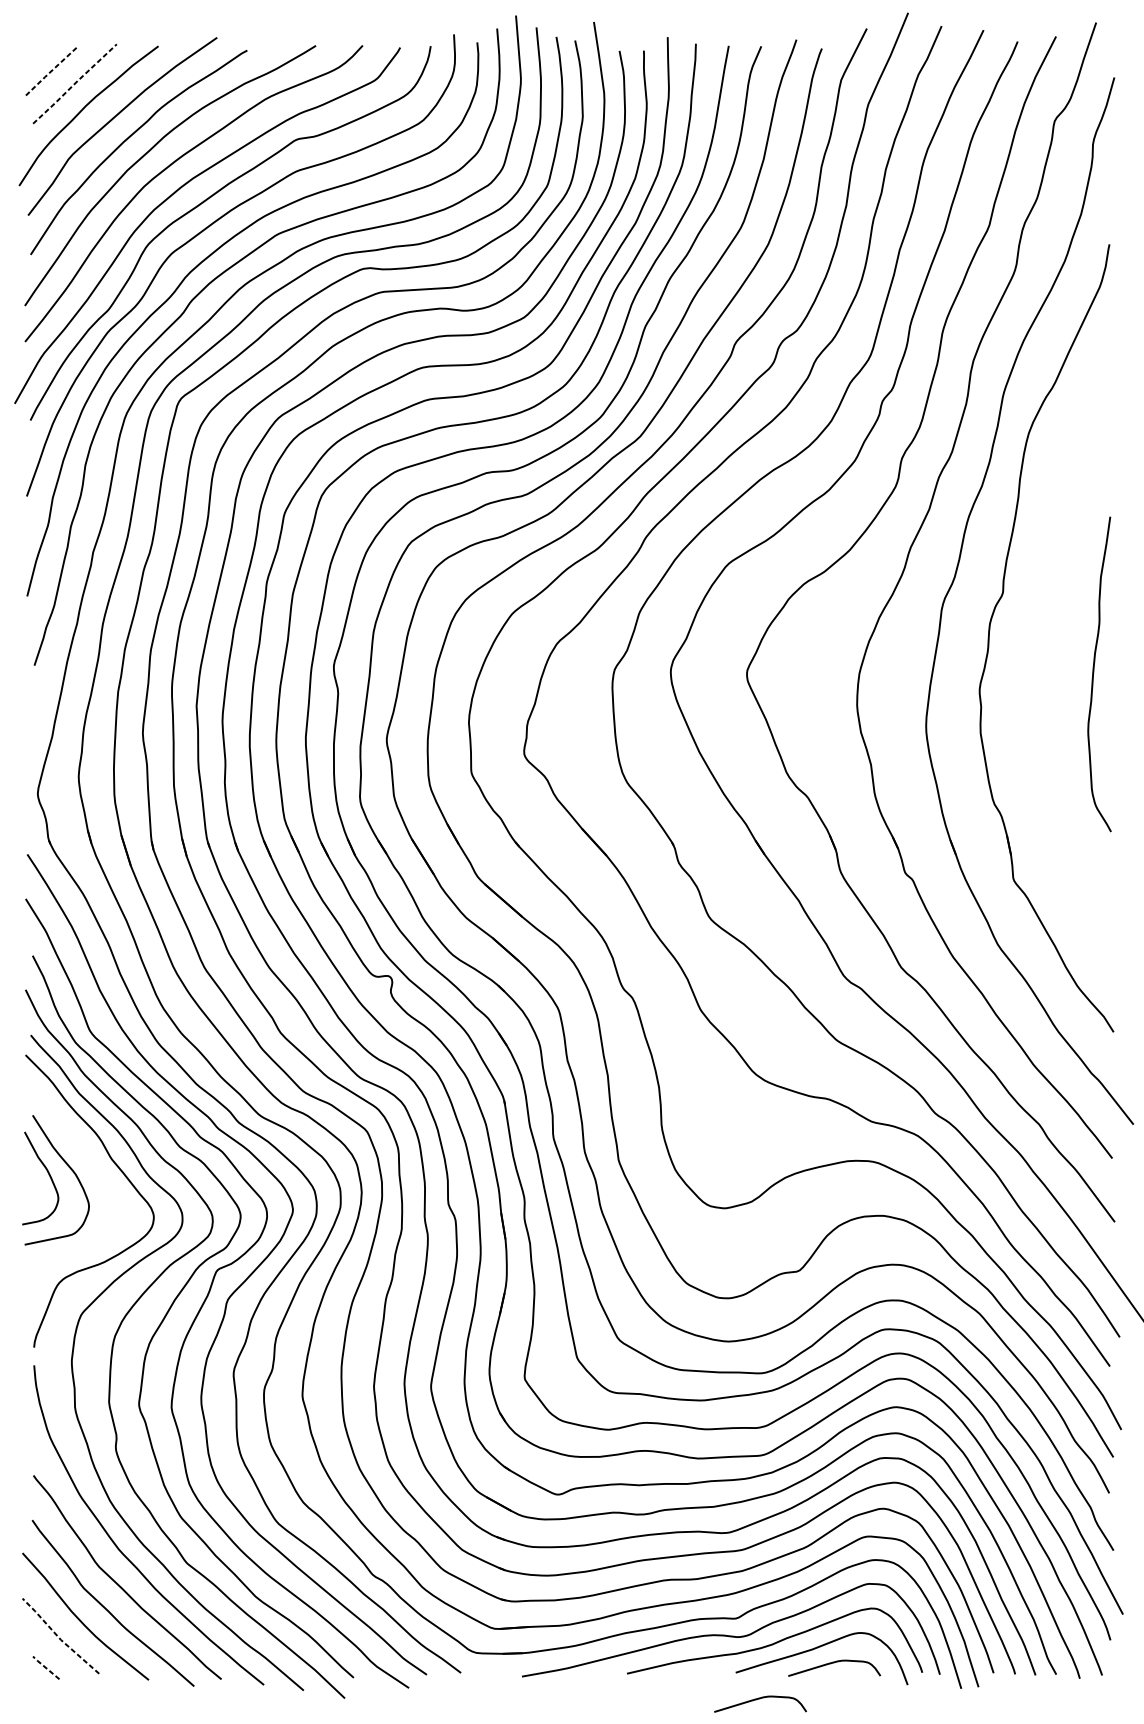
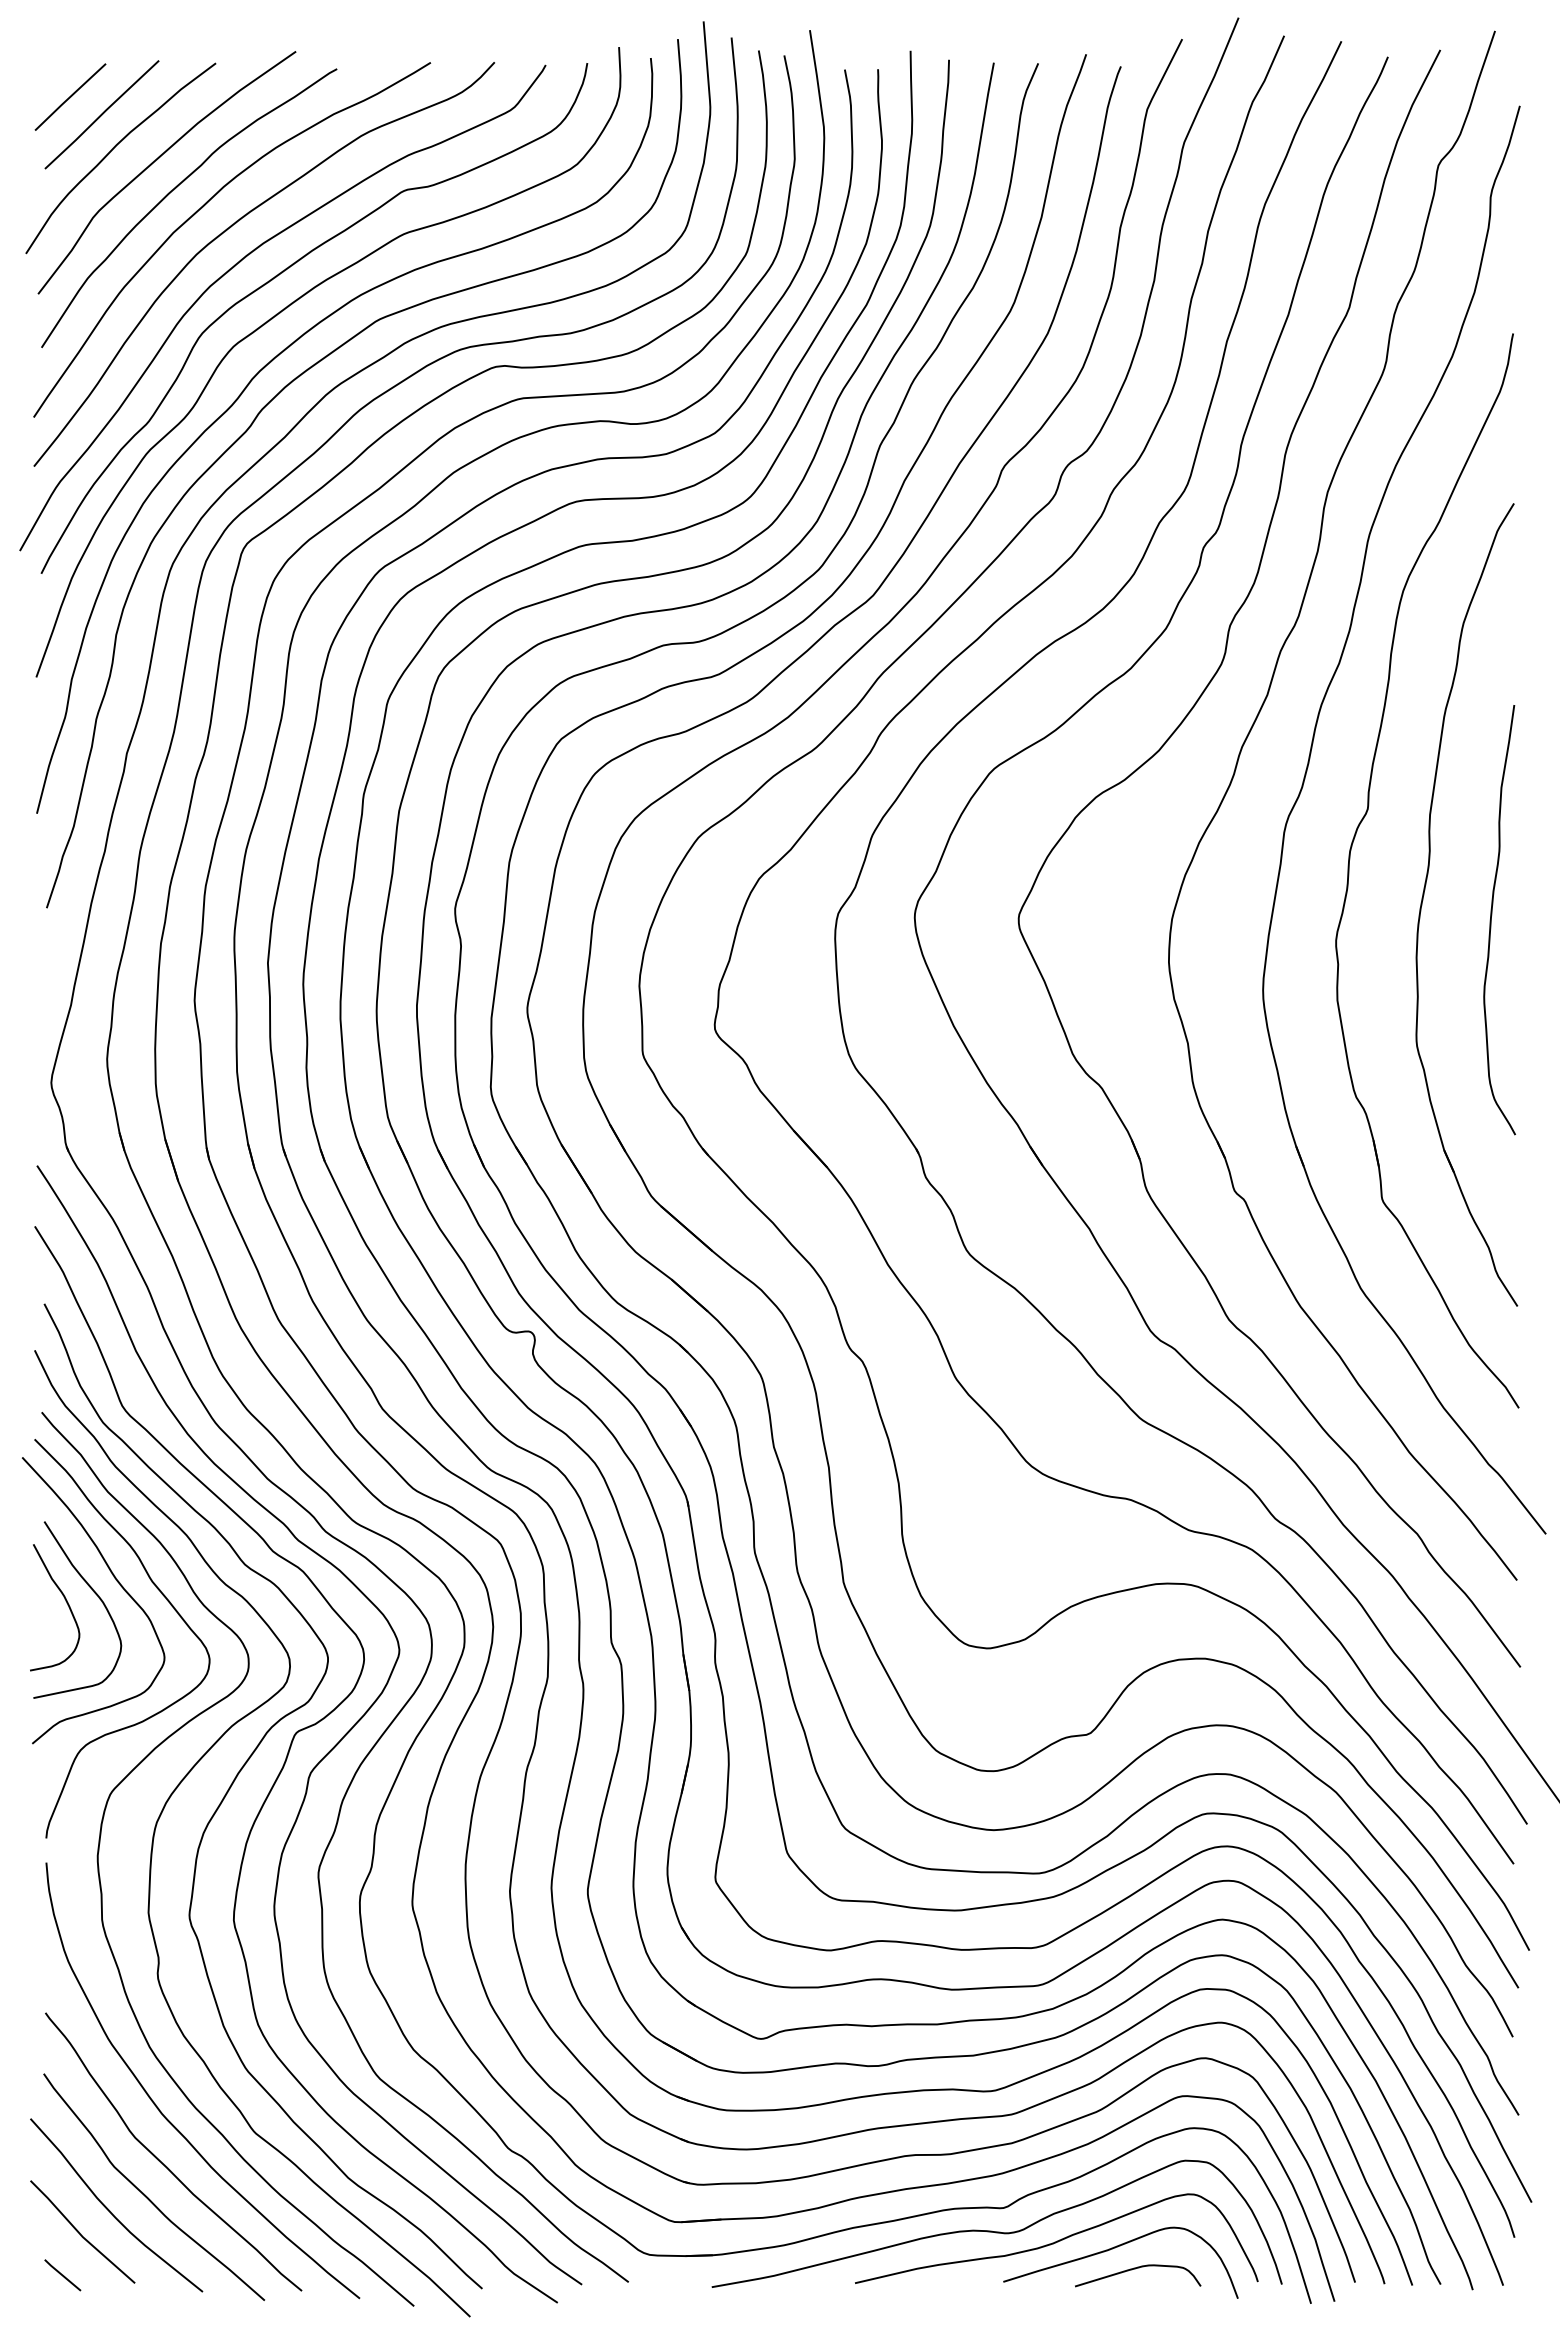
line: (51, 71) -> (70, 97), dashed -> solid
line: (75, 83) -> (102, 114), dashed -> solid
part: (1044, 656) -> (1424, 895), added
curve: (85, 1159) -> (116, 1581), added
line: (59, 1637) -> (80, 2234), dashed -> solid
line: (46, 1668) -> (62, 2275), dashed -> solid
curve: (758, 1699) -> (1034, 2318), removed

